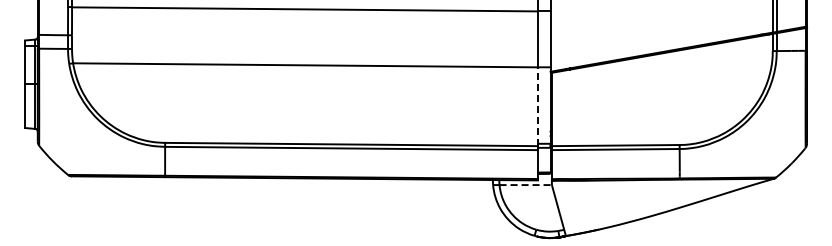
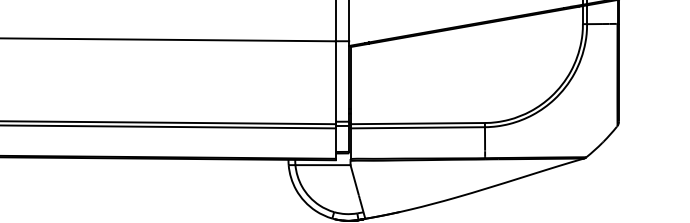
line: (537, 106) -> (335, 82), dashed -> solid
line: (526, 185) -> (323, 165), dashed -> solid

